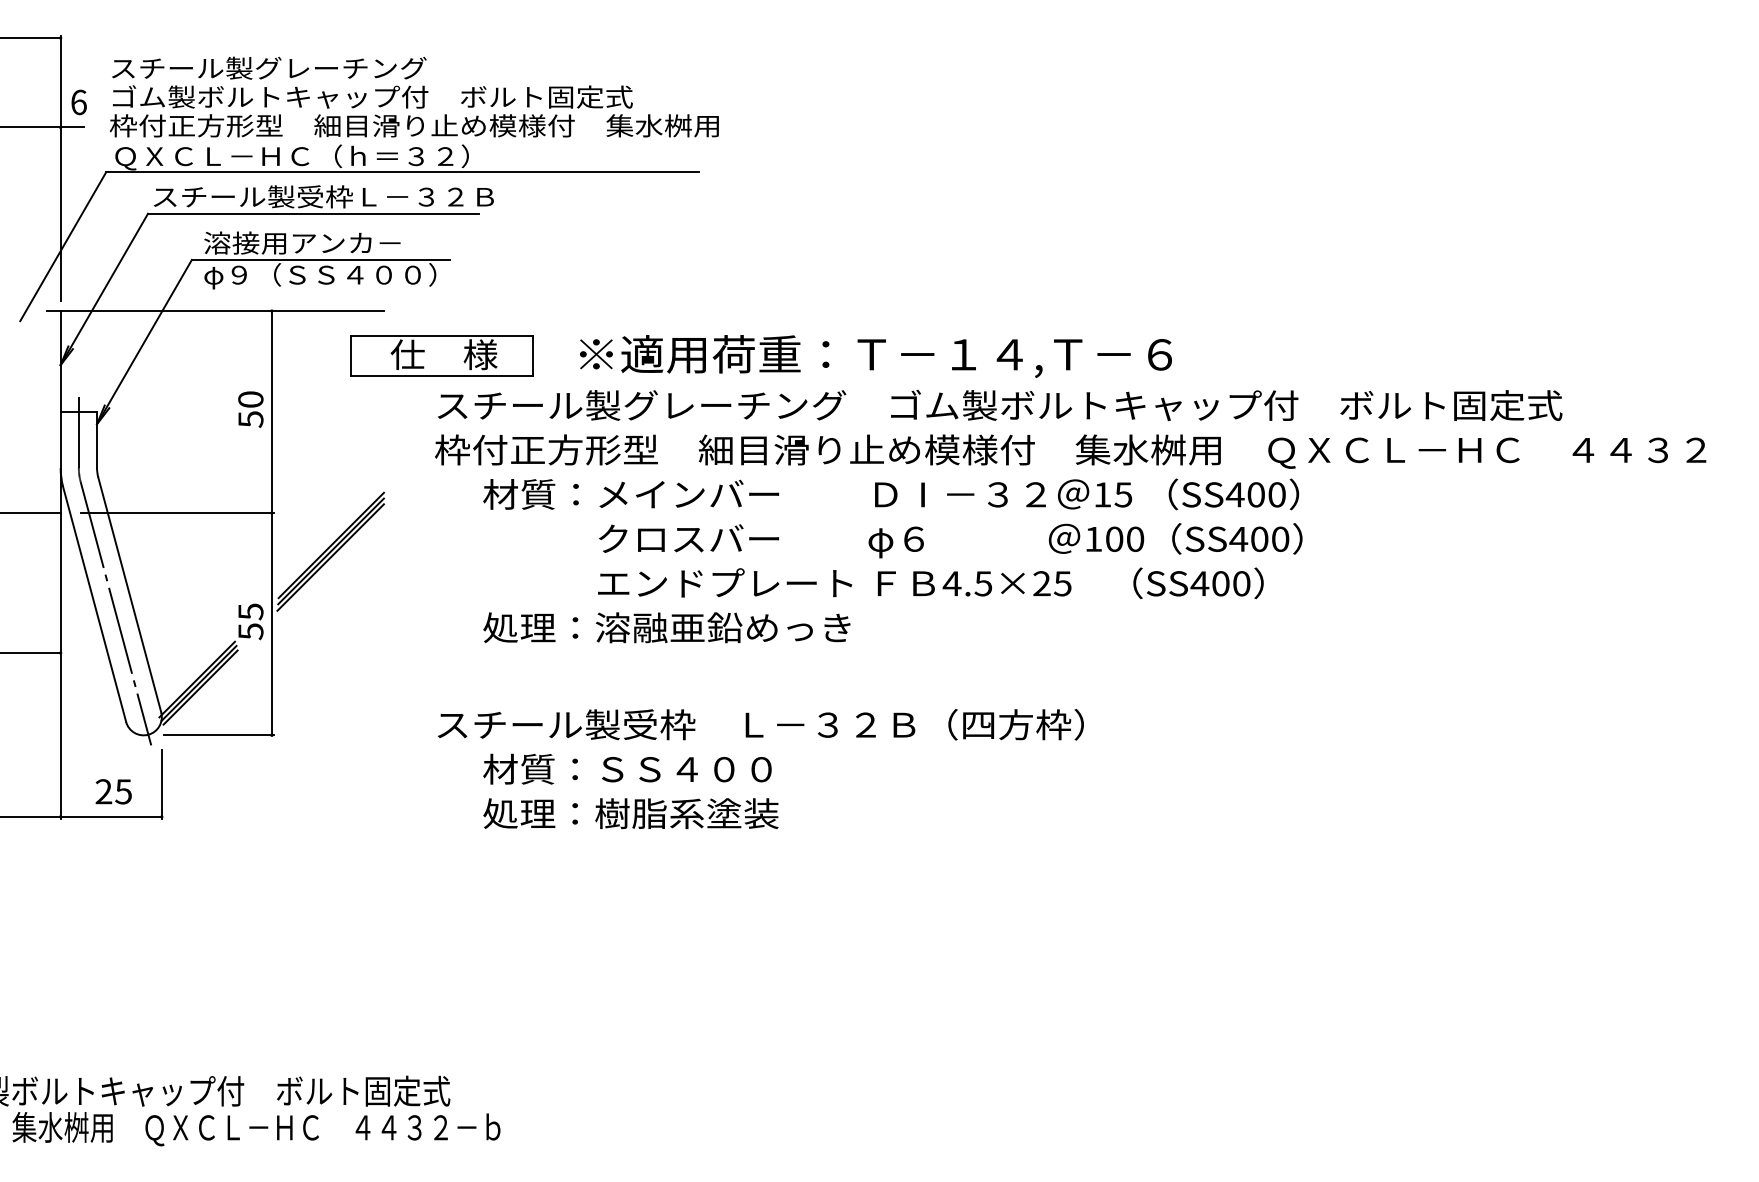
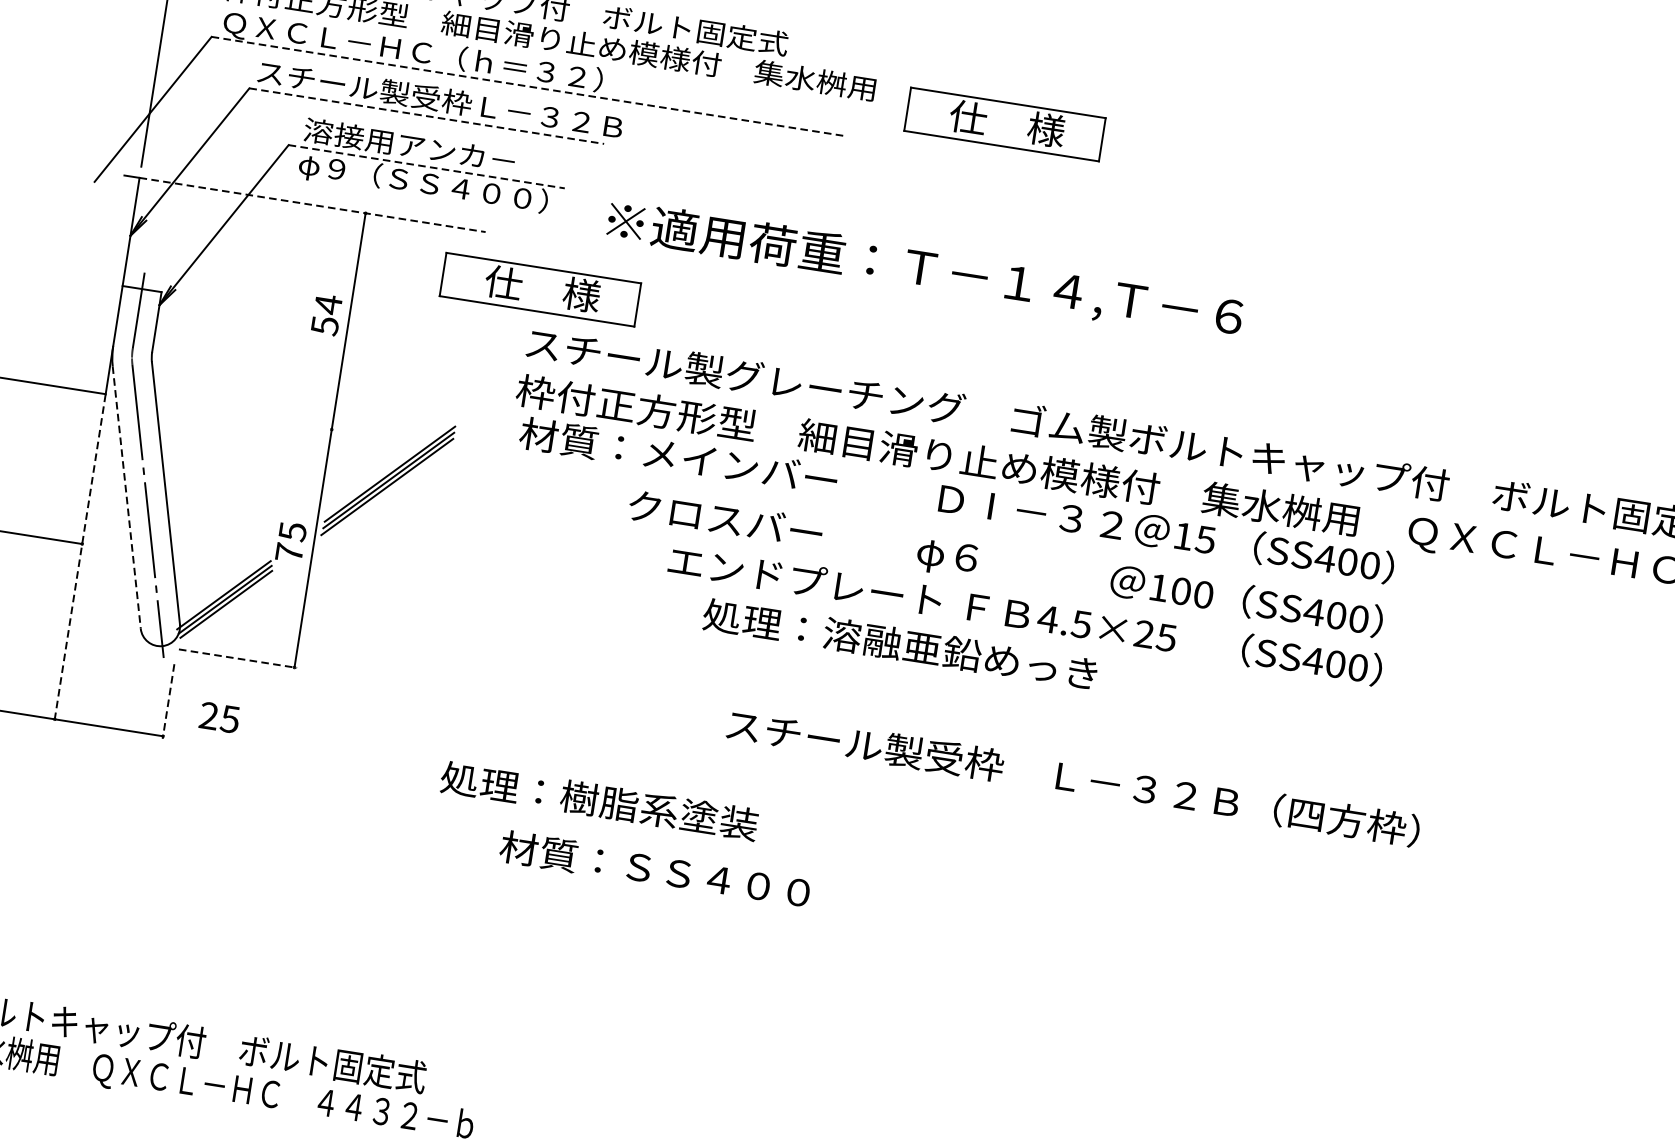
part: (841, 138) -> (1004, 124), added
line: (403, 172) -> (529, 87), solid -> dashed
line: (313, 213) -> (426, 115), solid -> dashed
line: (320, 259) -> (426, 166), solid -> dashed
line: (222, 311) -> (312, 205), solid -> dashed
text: (875, 356) -> (924, 270), moved
text: (250, 399) -> (327, 304), 50 -> 54
text: (891, 494) -> (957, 500), moved
line: (177, 513) -> (230, 414), removed
text: (950, 540) -> (1005, 565), moved
line: (94, 604) -> (126, 497), solid -> dashed
text: (666, 627) -> (899, 644), moved
text: (250, 631) -> (289, 552), 55 -> 75
line: (60, 666) -> (79, 558), solid -> dashed
text: (760, 724) -> (1073, 777), moved
line: (219, 735) -> (238, 658), solid -> dashed
text: (627, 768) -> (655, 868), moved
line: (161, 784) -> (168, 701), solid -> dashed
text: (113, 791) -> (219, 717), moved
text: (630, 813) -> (598, 800), moved

